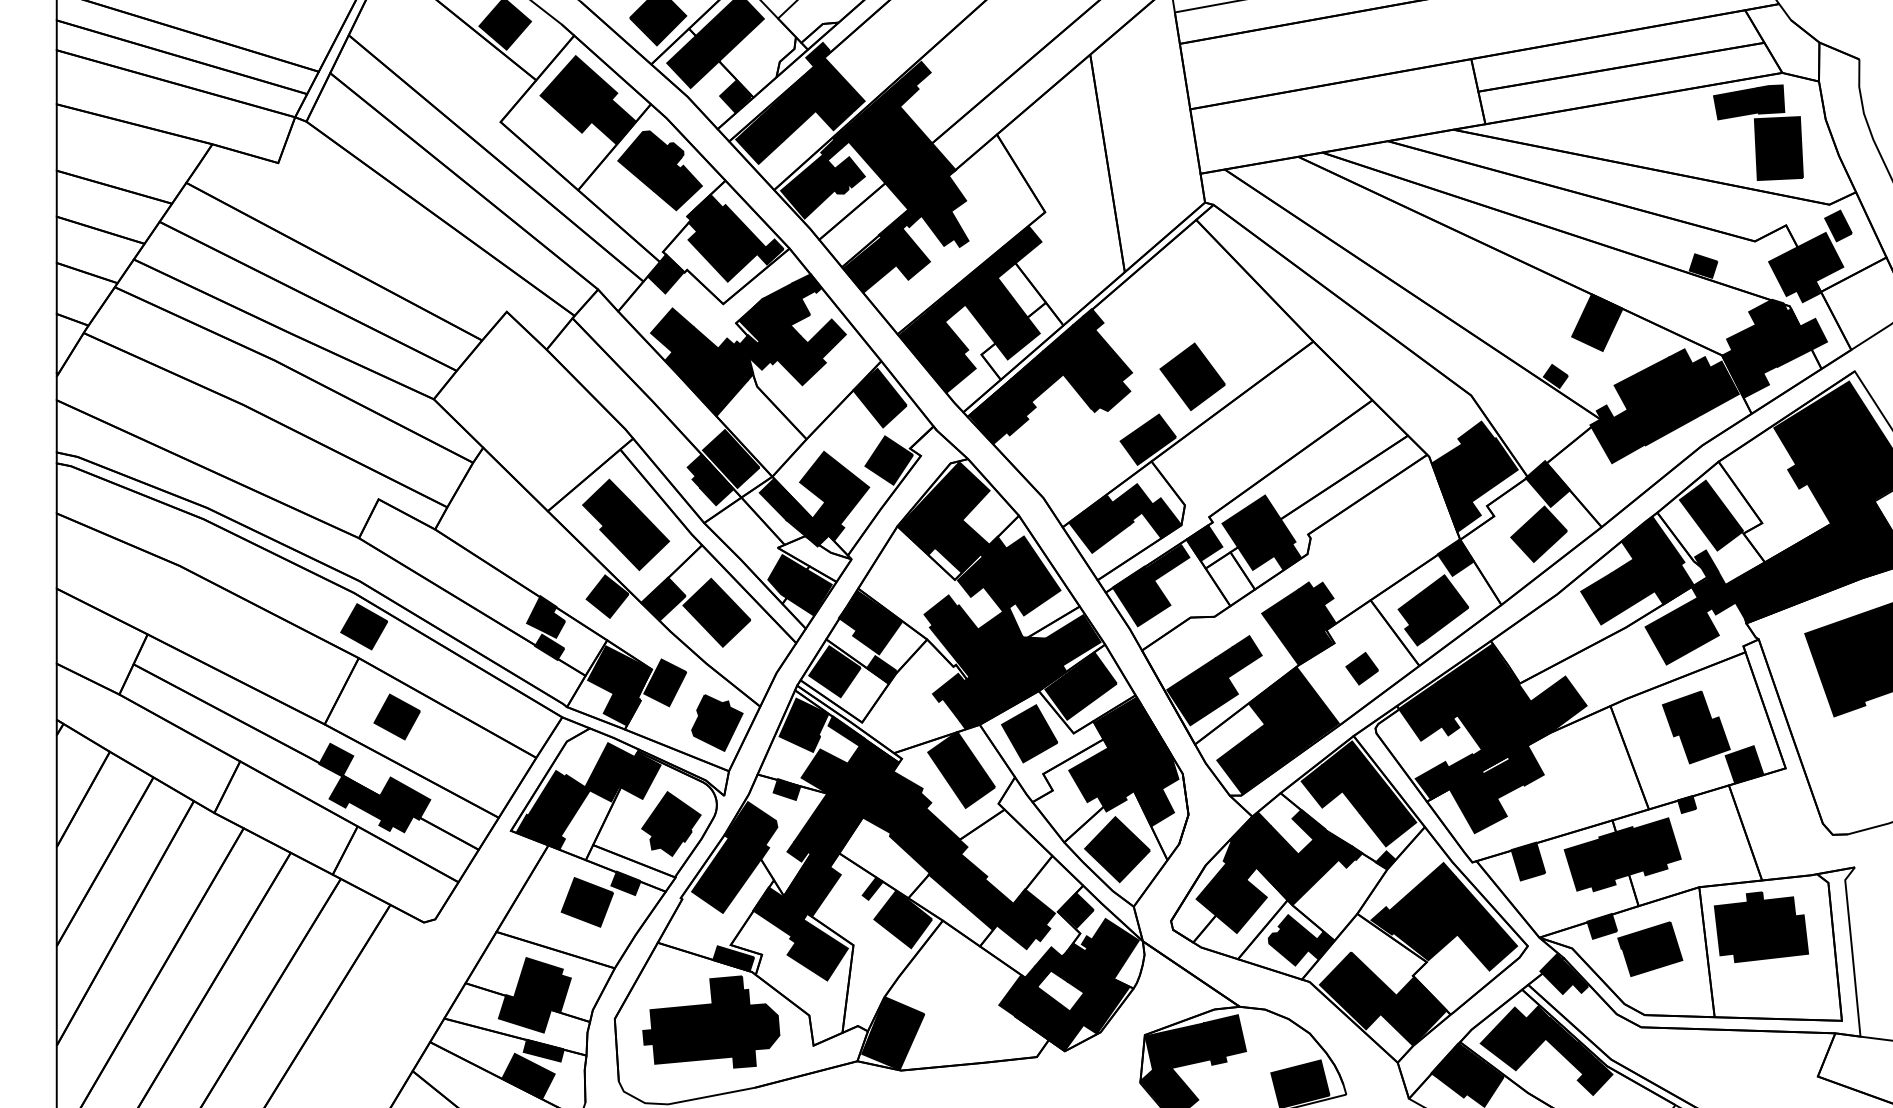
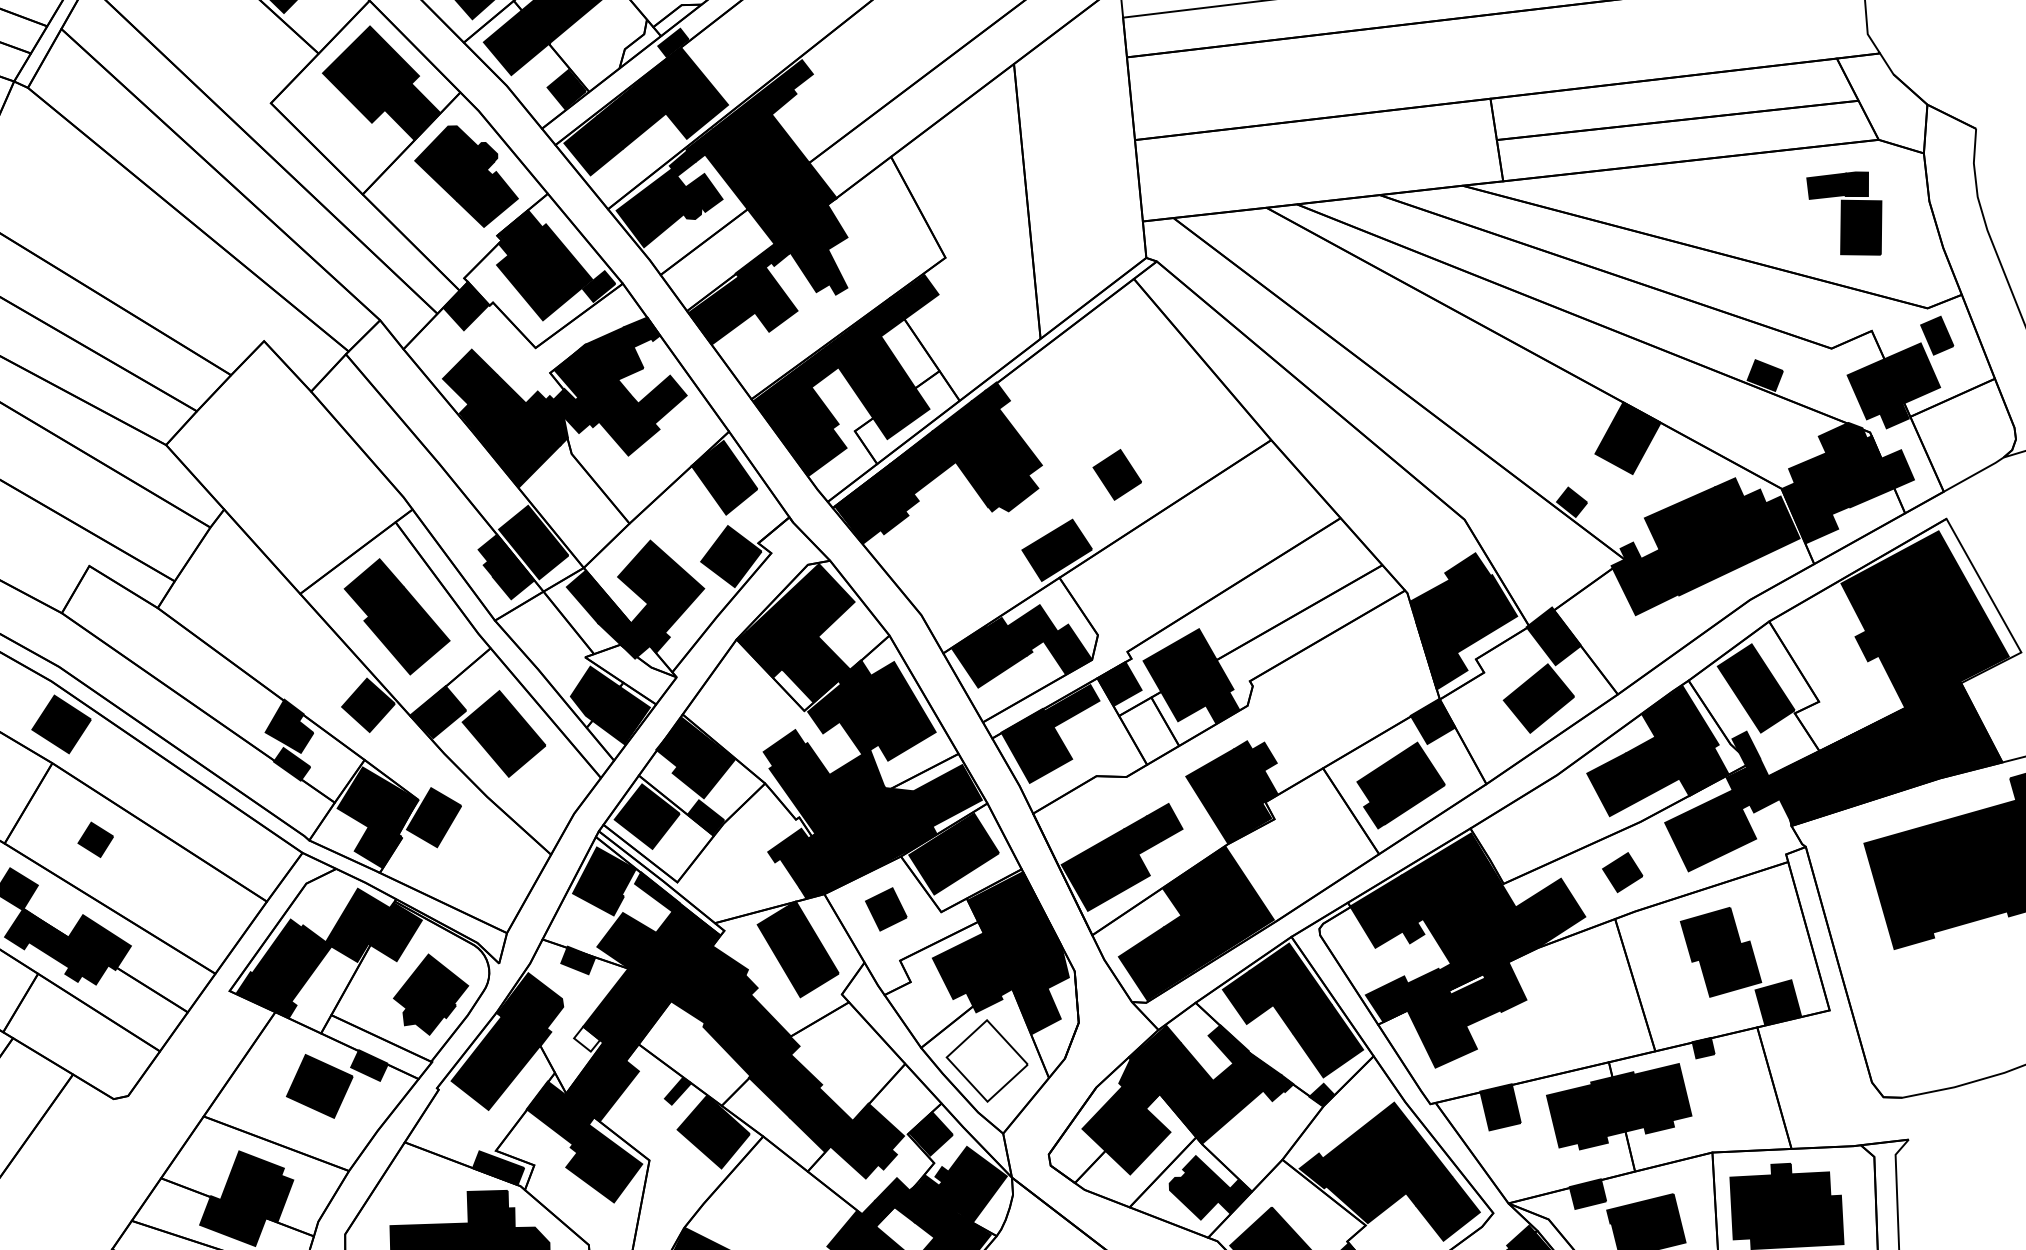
part: (1758, 132) -> (1844, 212), size x0.7
part: (1192, 376) -> (1117, 474), size x0.6
part: (1361, 668) -> (1621, 872), moved
part: (396, 716) -> (95, 839), size x0.6
part: (717, 722) -> (496, 871), removed
part: (1029, 733) -> (885, 908), size x0.6
fill: (1117, 849) -> (987, 1060), removed
fill: (797, 851) -> (586, 1038), removed

